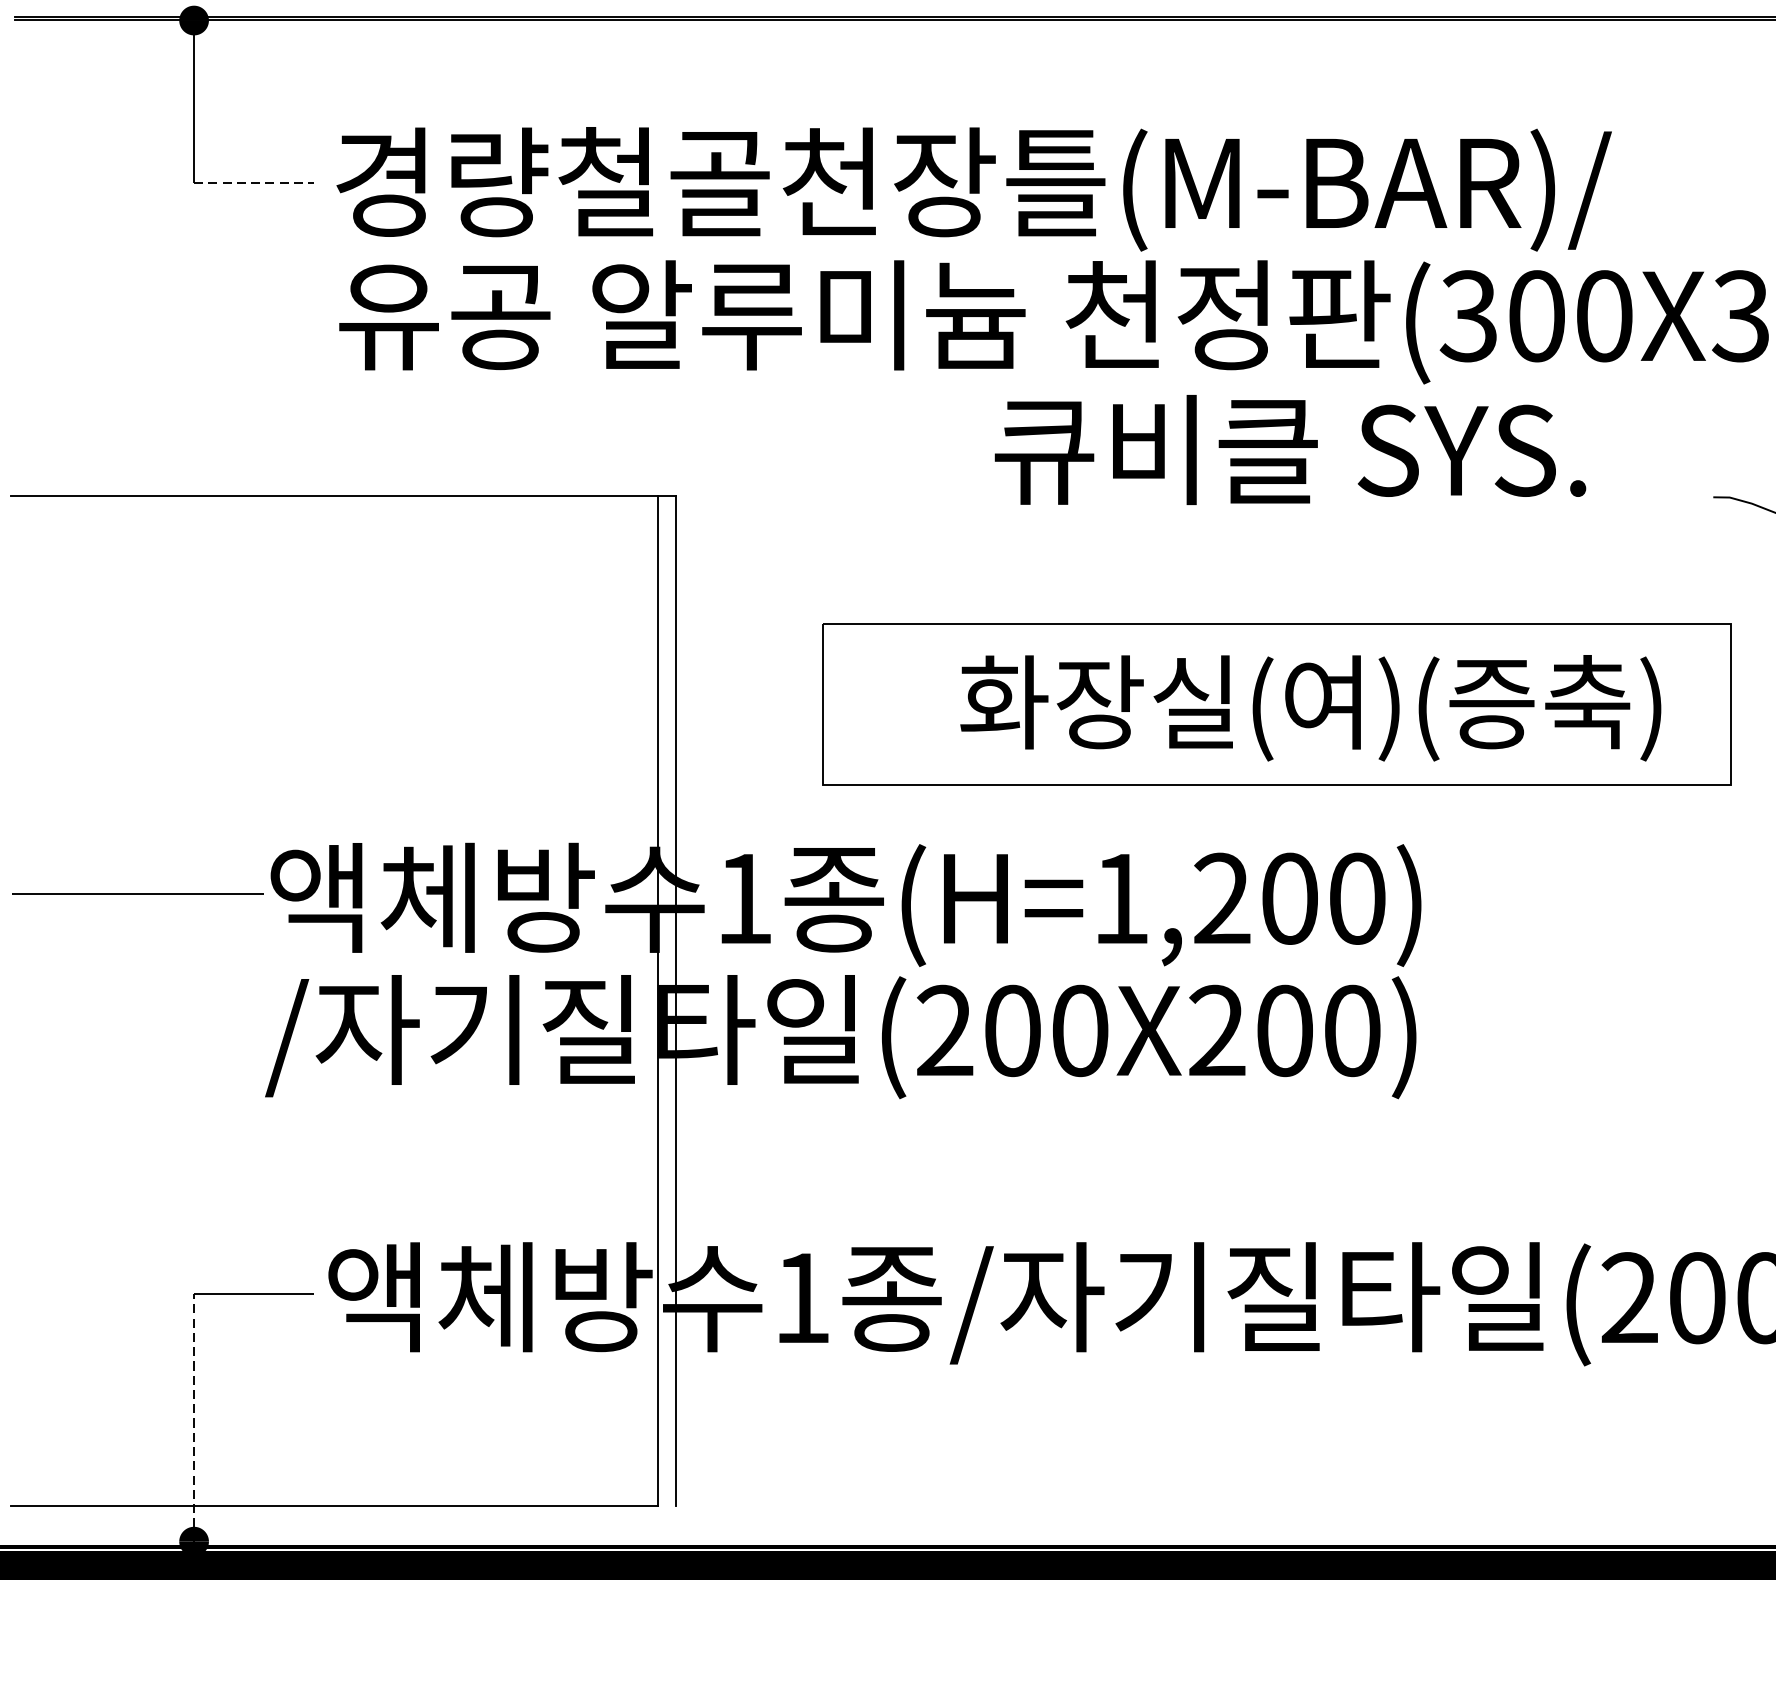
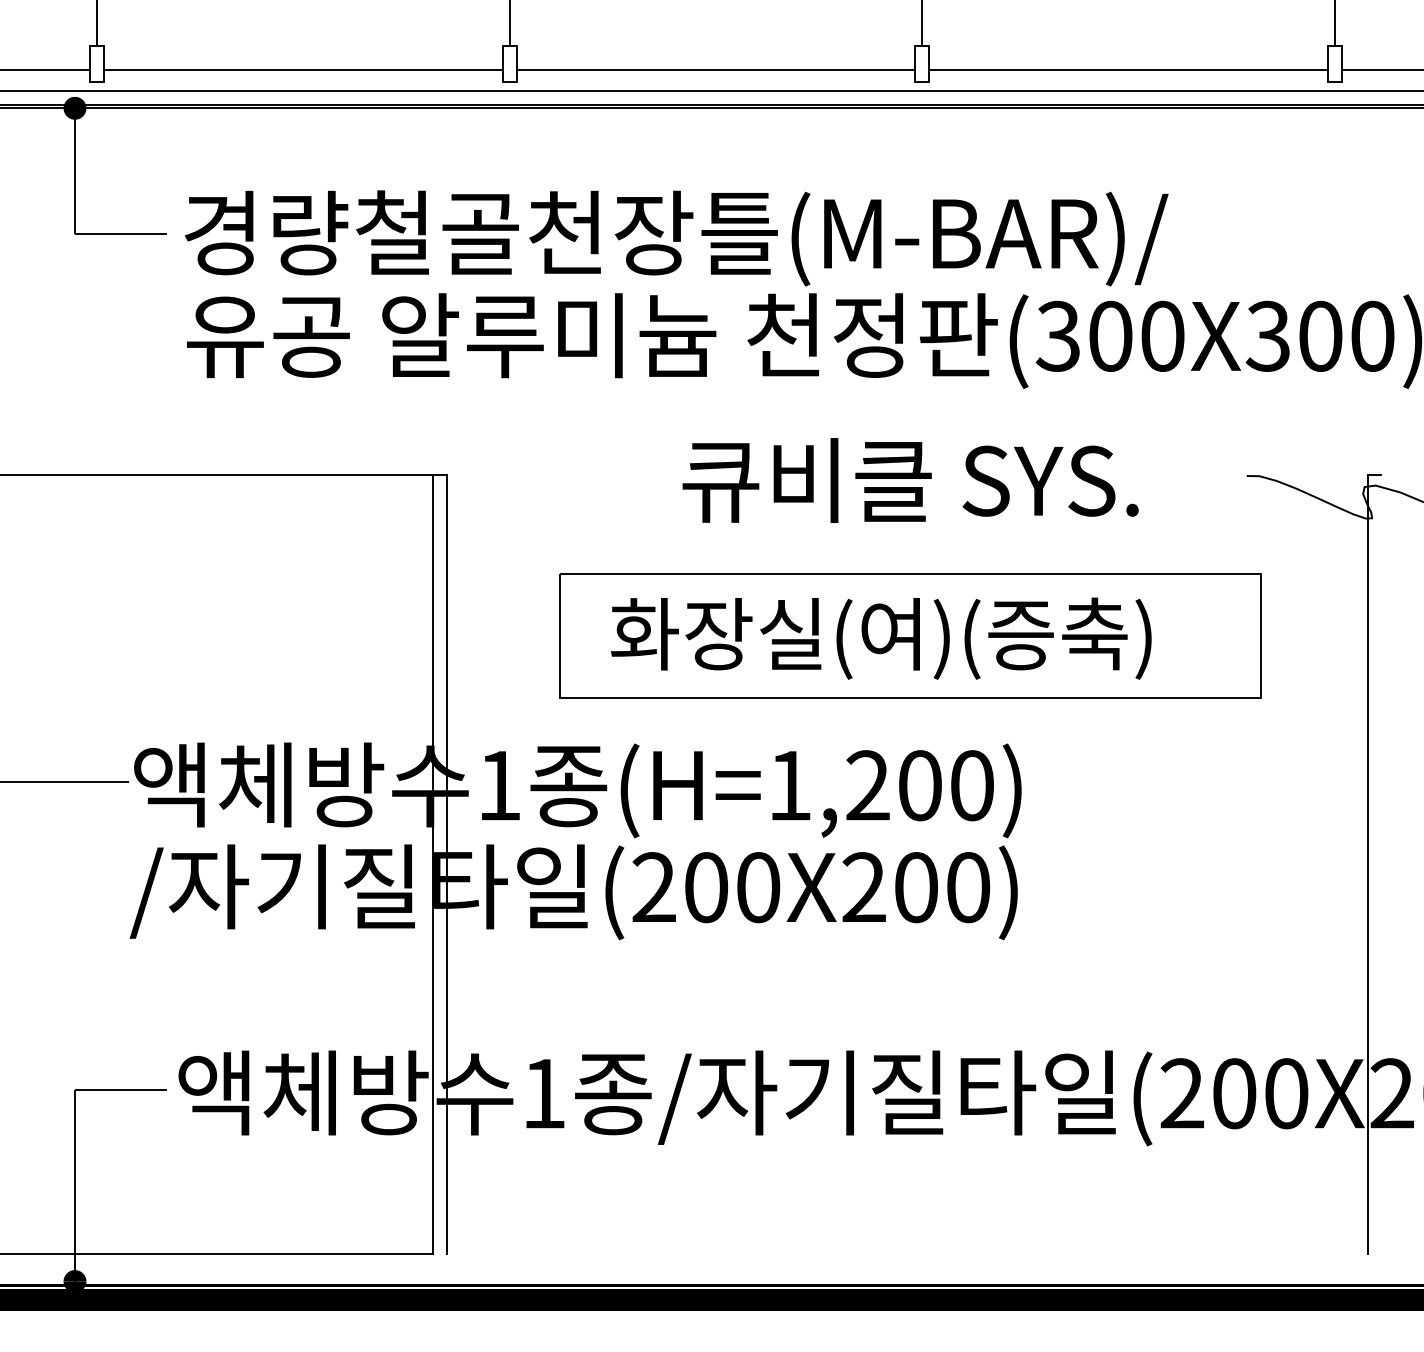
line: (254, 182) -> (121, 233), dashed -> solid
text: (1290, 449) -> (910, 480), moved
text: (1311, 707) -> (881, 638), moved
line: (194, 1417) -> (75, 1185), dashed -> solid

